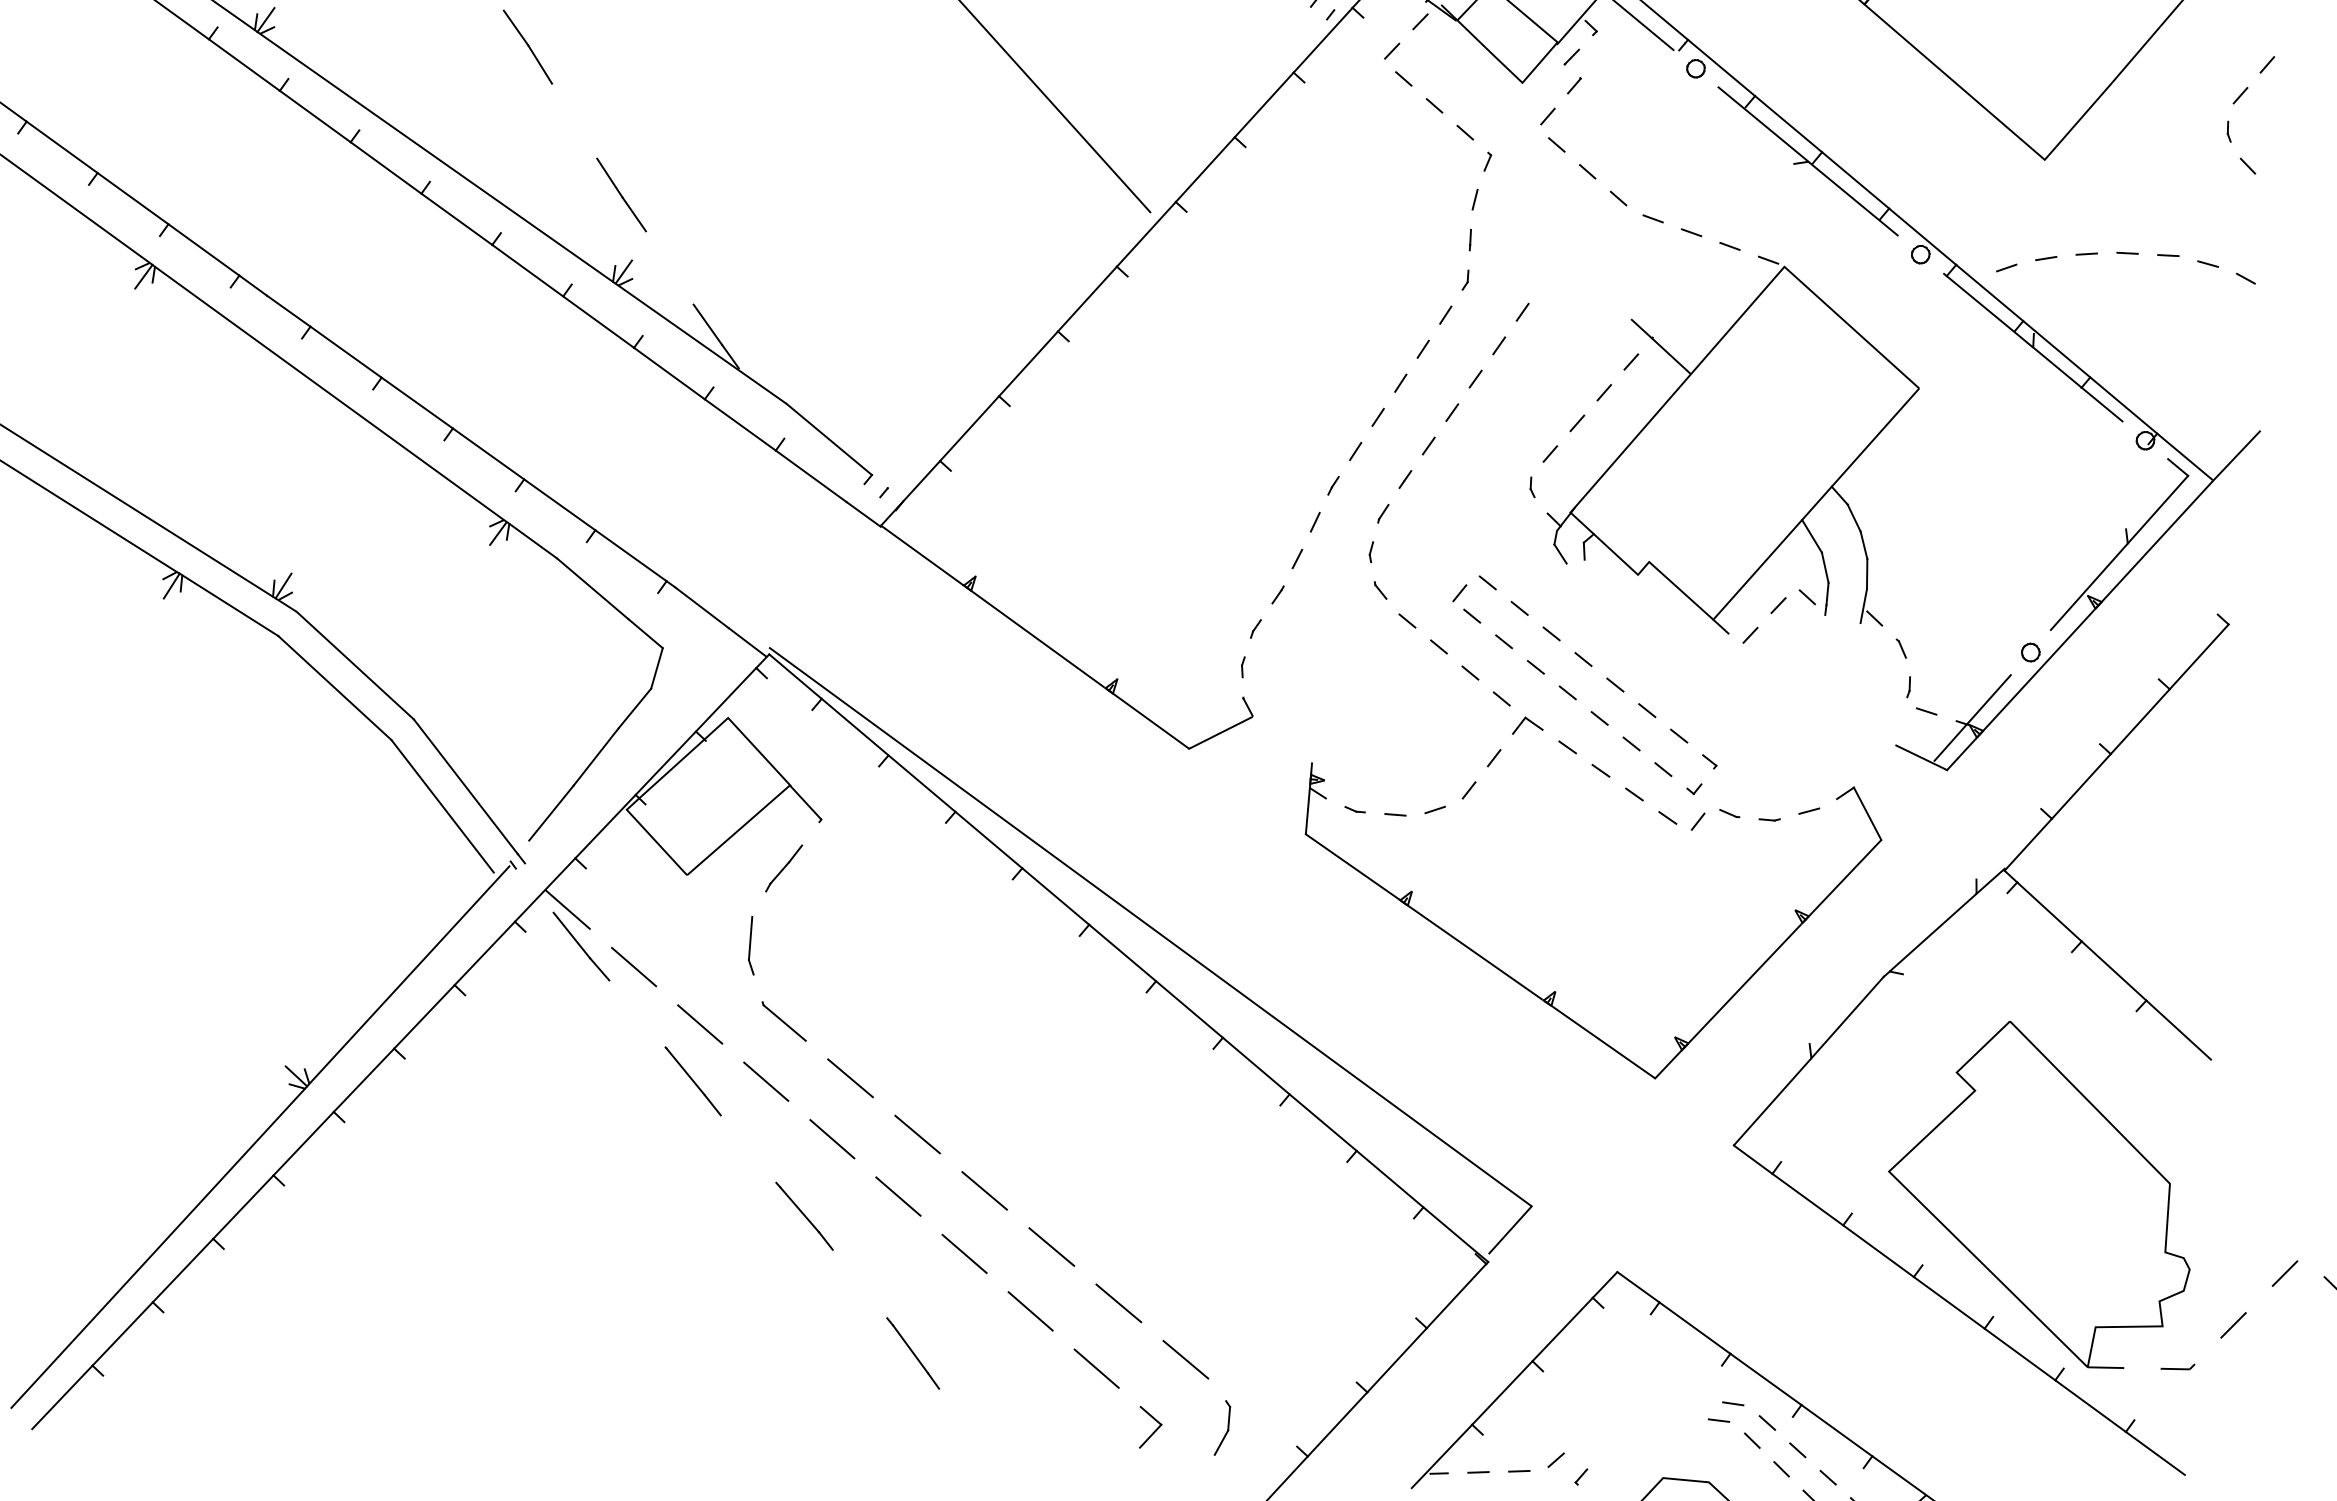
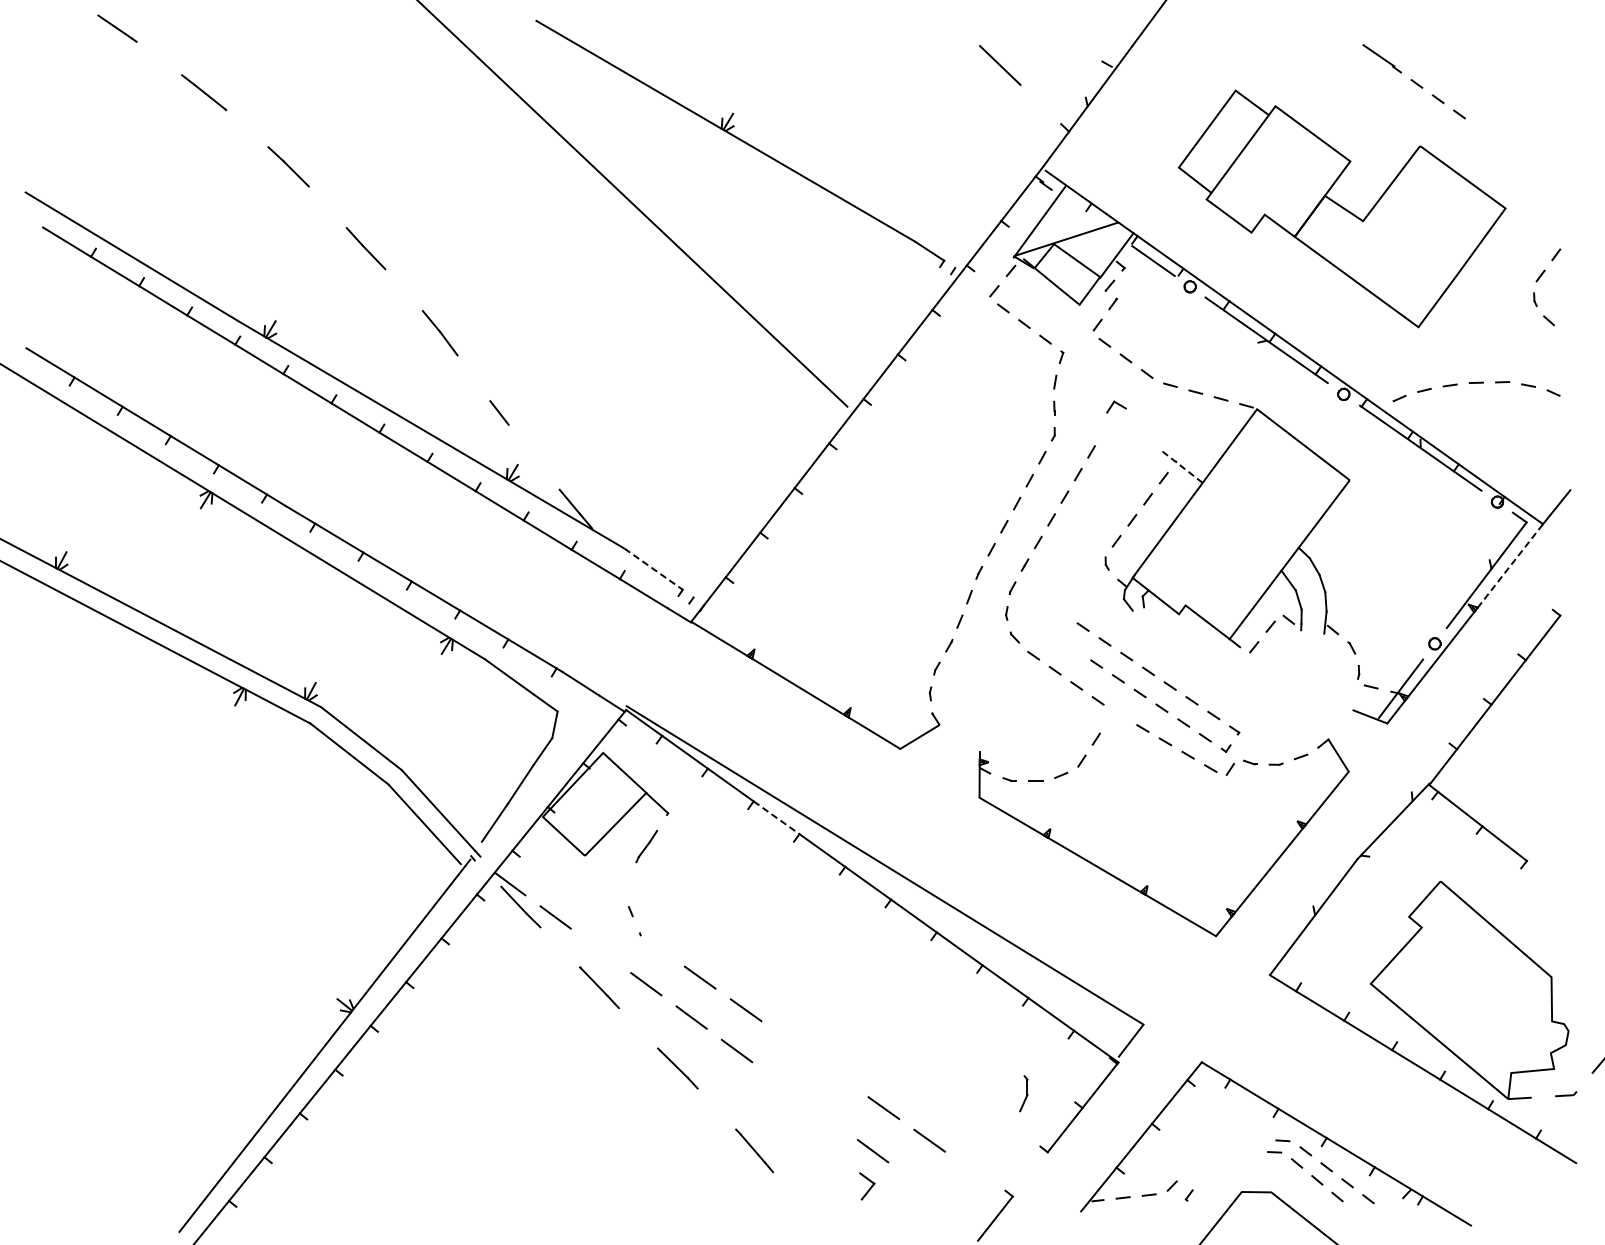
line: (633, 213) -> (516, 434), removed
line: (1660, 346) -> (1181, 466), solid -> dashed
line: (829, 439) -> (653, 569), solid -> dashed
line: (2152, 547) -> (1507, 570), solid -> dashed
part: (1467, 603) -> (1071, 641), removed
part: (1528, 725) -> (1116, 406), moved
line: (988, 841) -> (776, 818), solid -> dashed
line: (749, 938) -> (628, 893), removed
line: (783, 1022) -> (654, 945), removed
line: (699, 1023) -> (600, 950), removed
line: (2177, 1028) -> (1548, 877), removed
line: (983, 1190) -> (791, 1042), removed
line: (1051, 1247) -> (837, 1075), removed
line: (964, 1254) -> (782, 1084), removed
line: (1030, 1310) -> (827, 1117), removed
line: (1336, 1424) -> (1029, 1174), removed
part: (1222, 1427) -> (1023, 1093), moved
part: (1150, 1428) -> (867, 1186), moved

